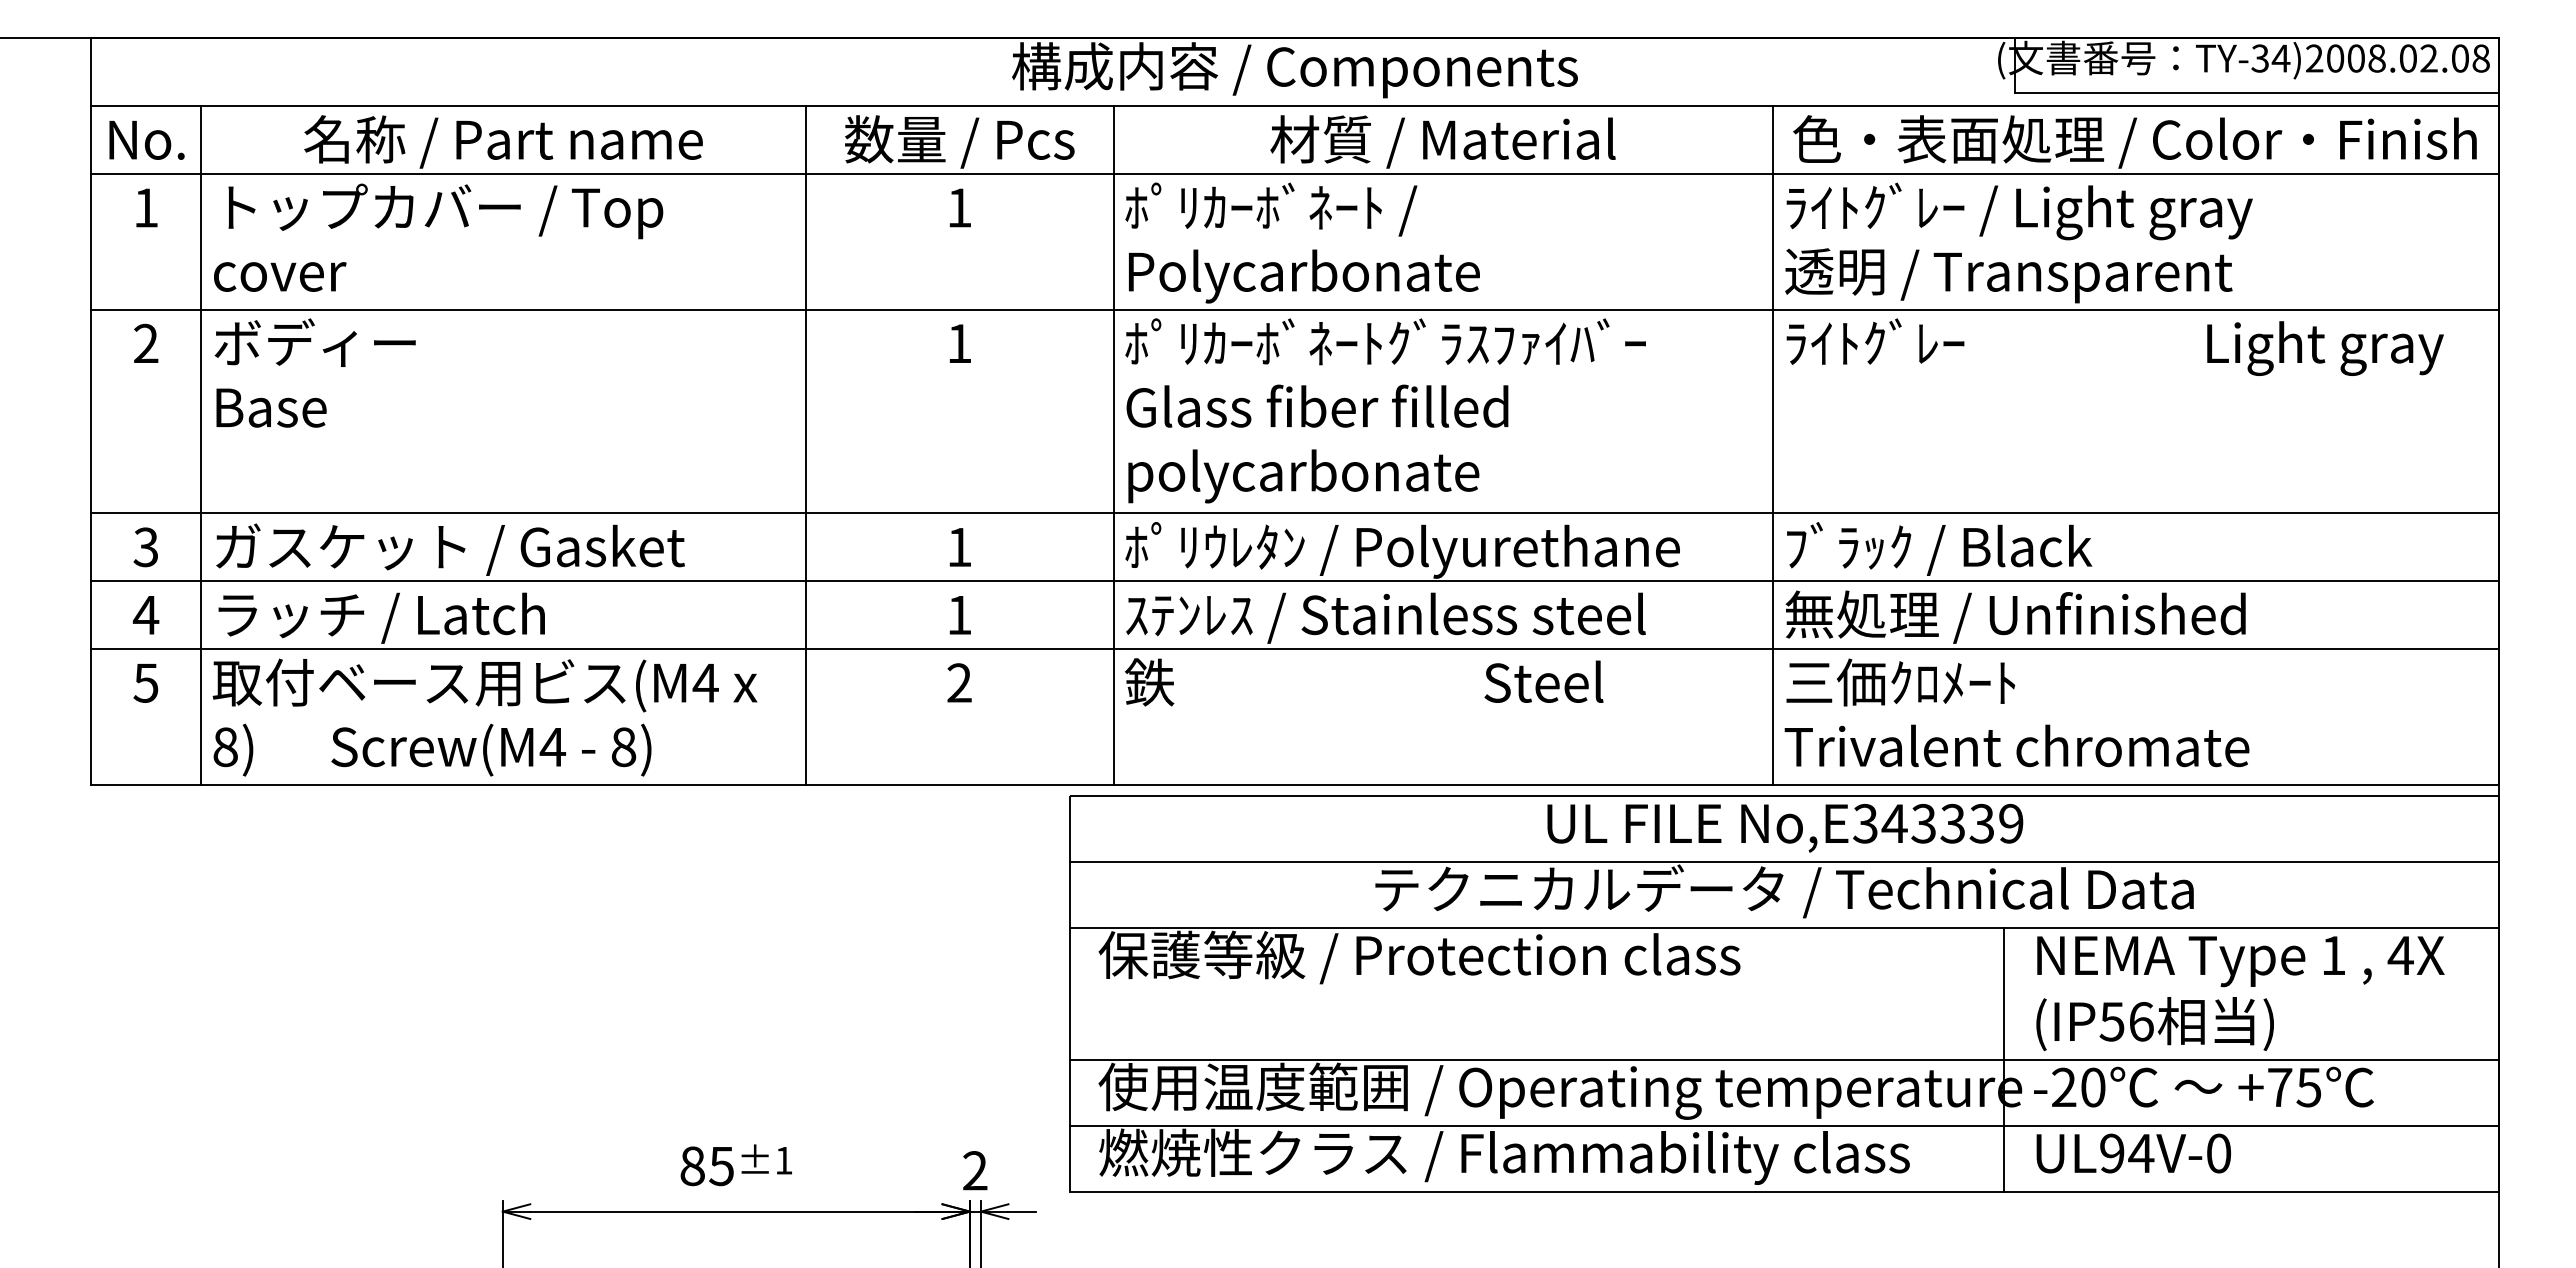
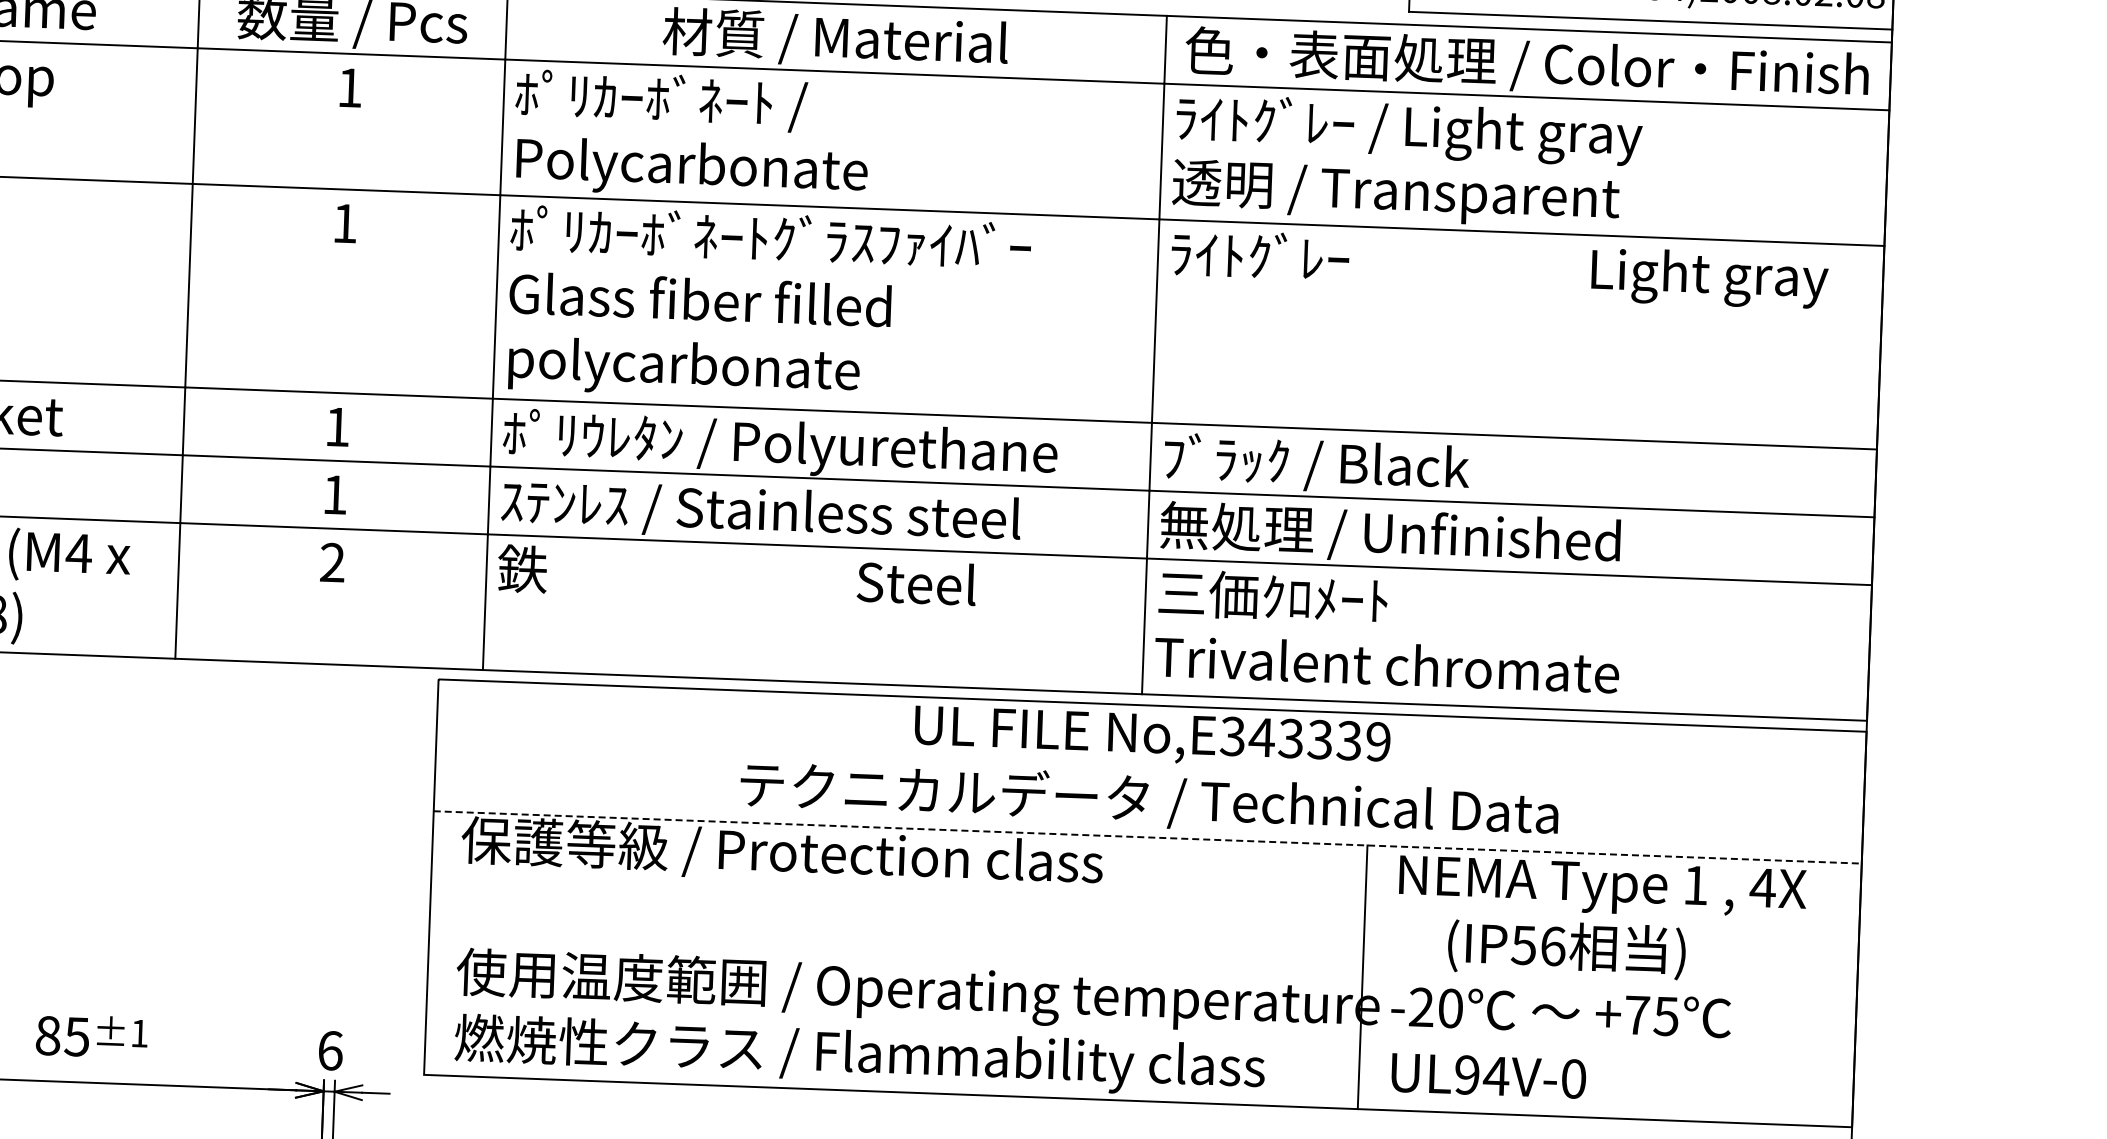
line: (1783, 861) -> (1149, 771), removed
line: (1784, 927) -> (1148, 837), solid -> dashed
text: (2154, 1024) -> (1566, 949), moved
line: (1783, 1059) -> (1142, 969), removed
line: (1783, 1125) -> (1139, 1035), removed
text: (975, 1170) -> (330, 1050), 2 -> 6

